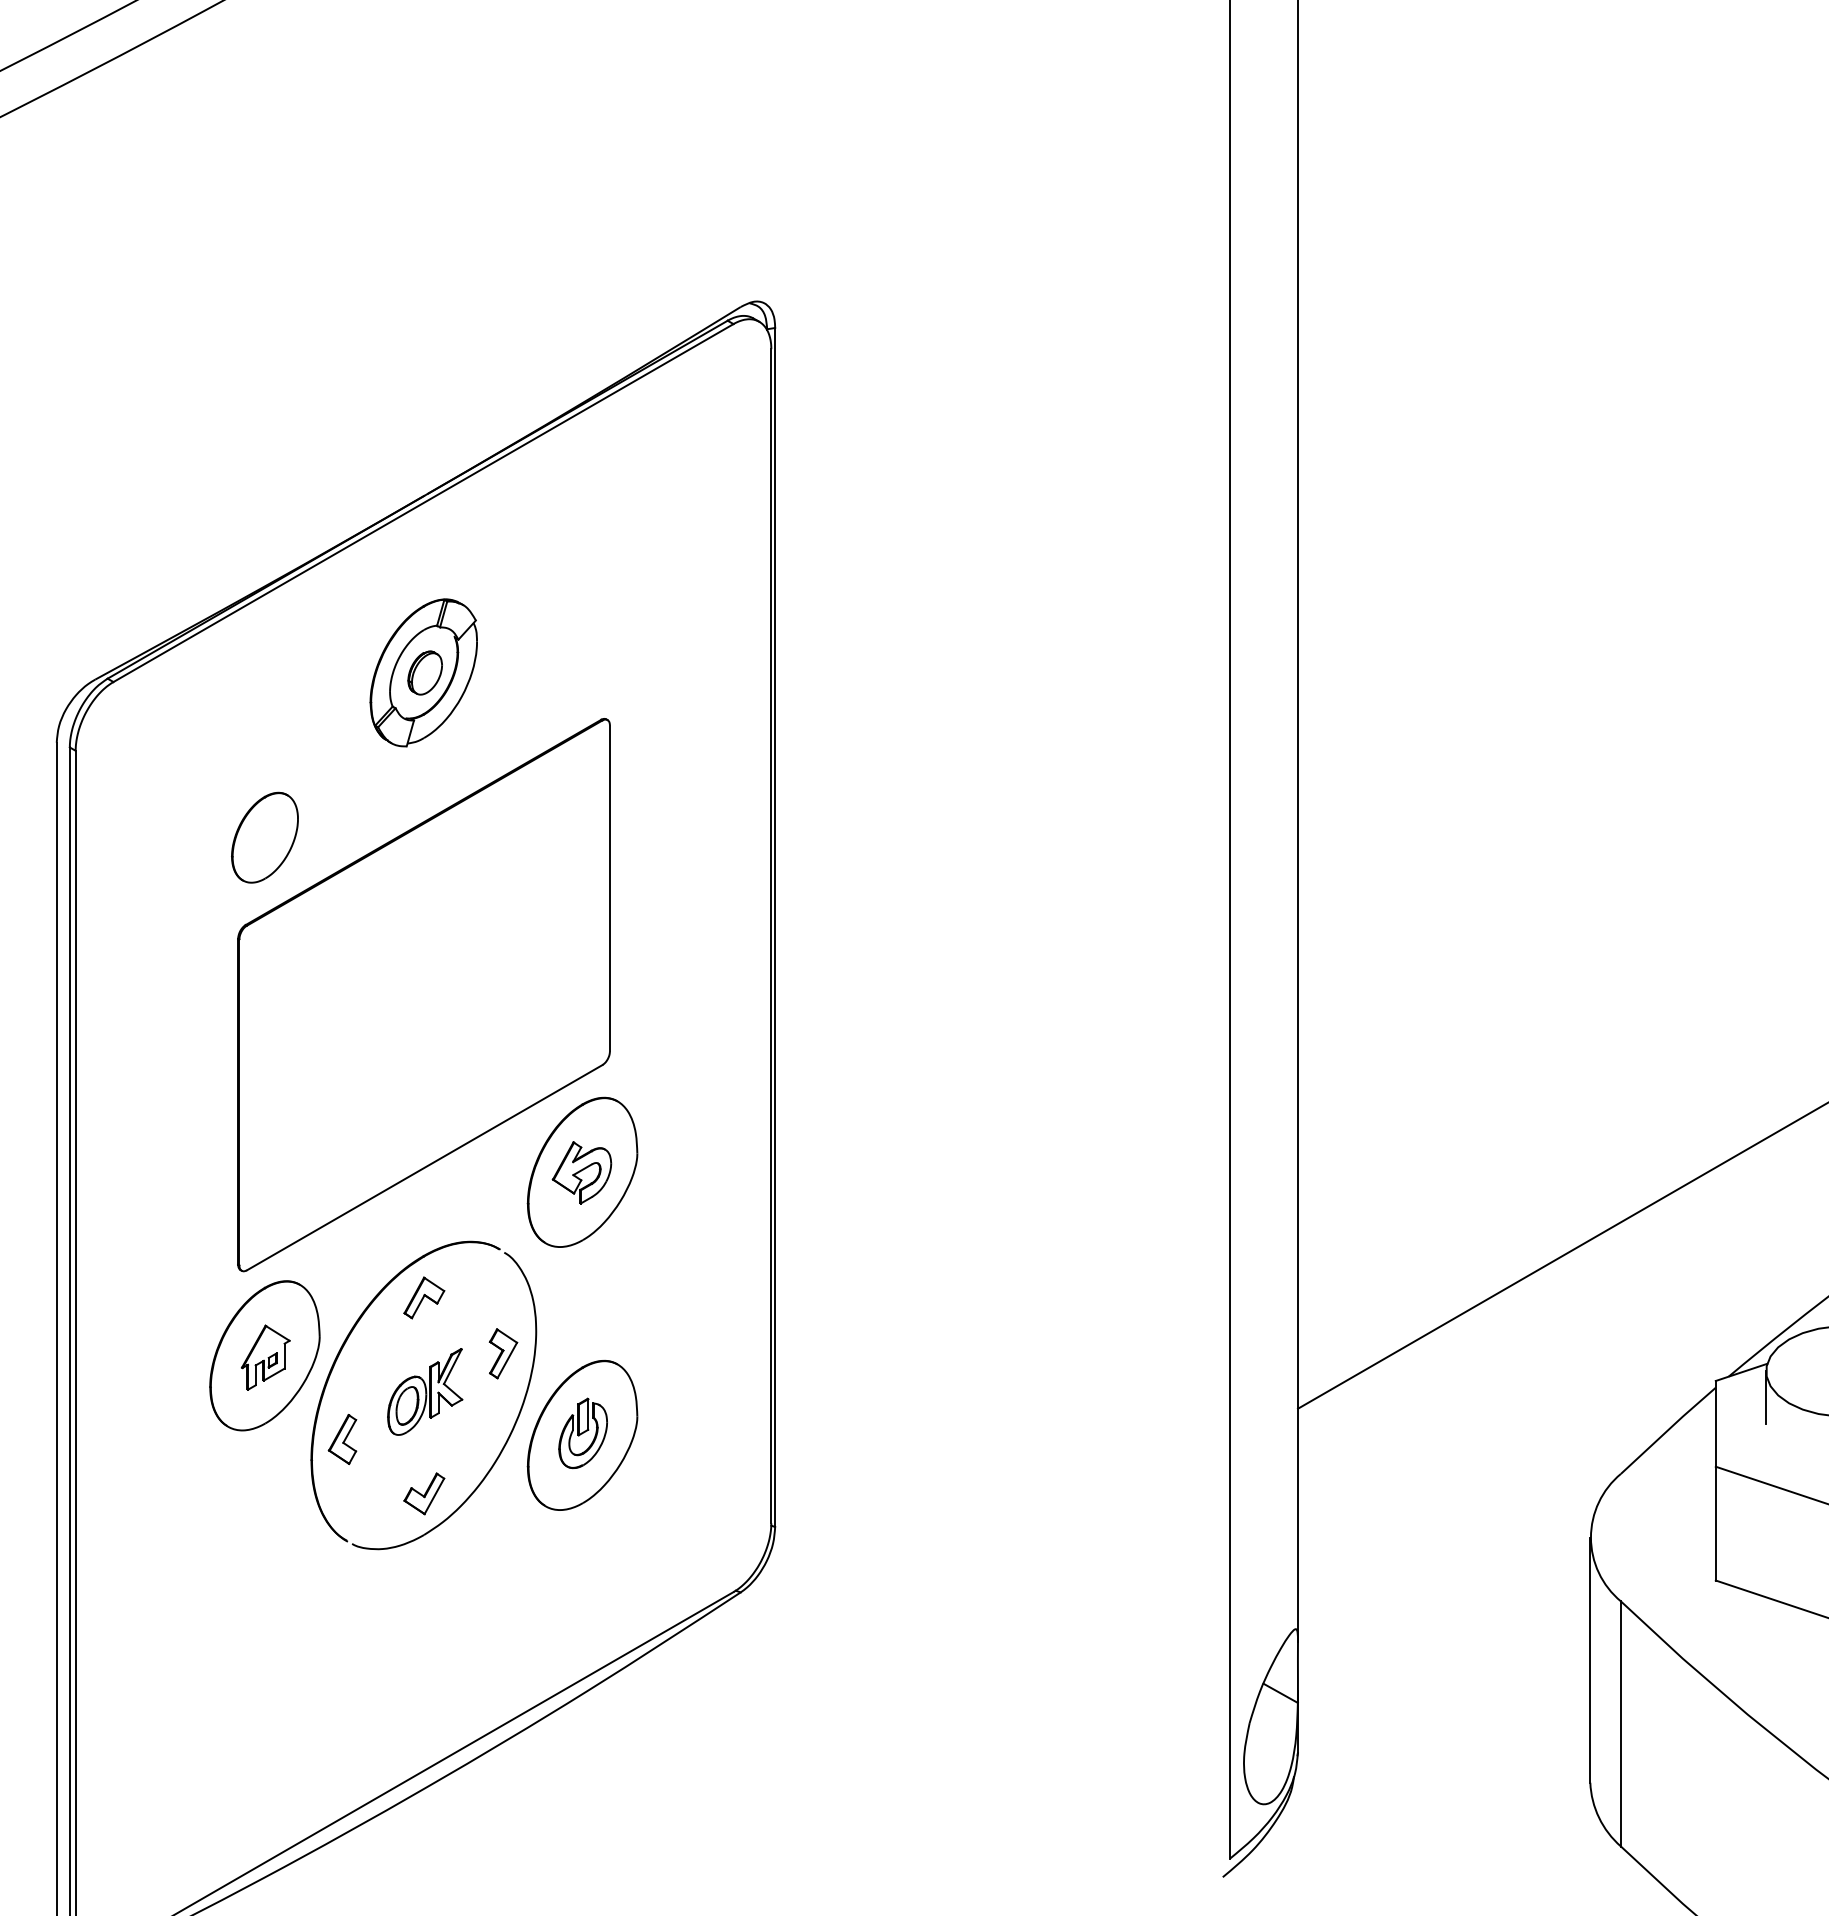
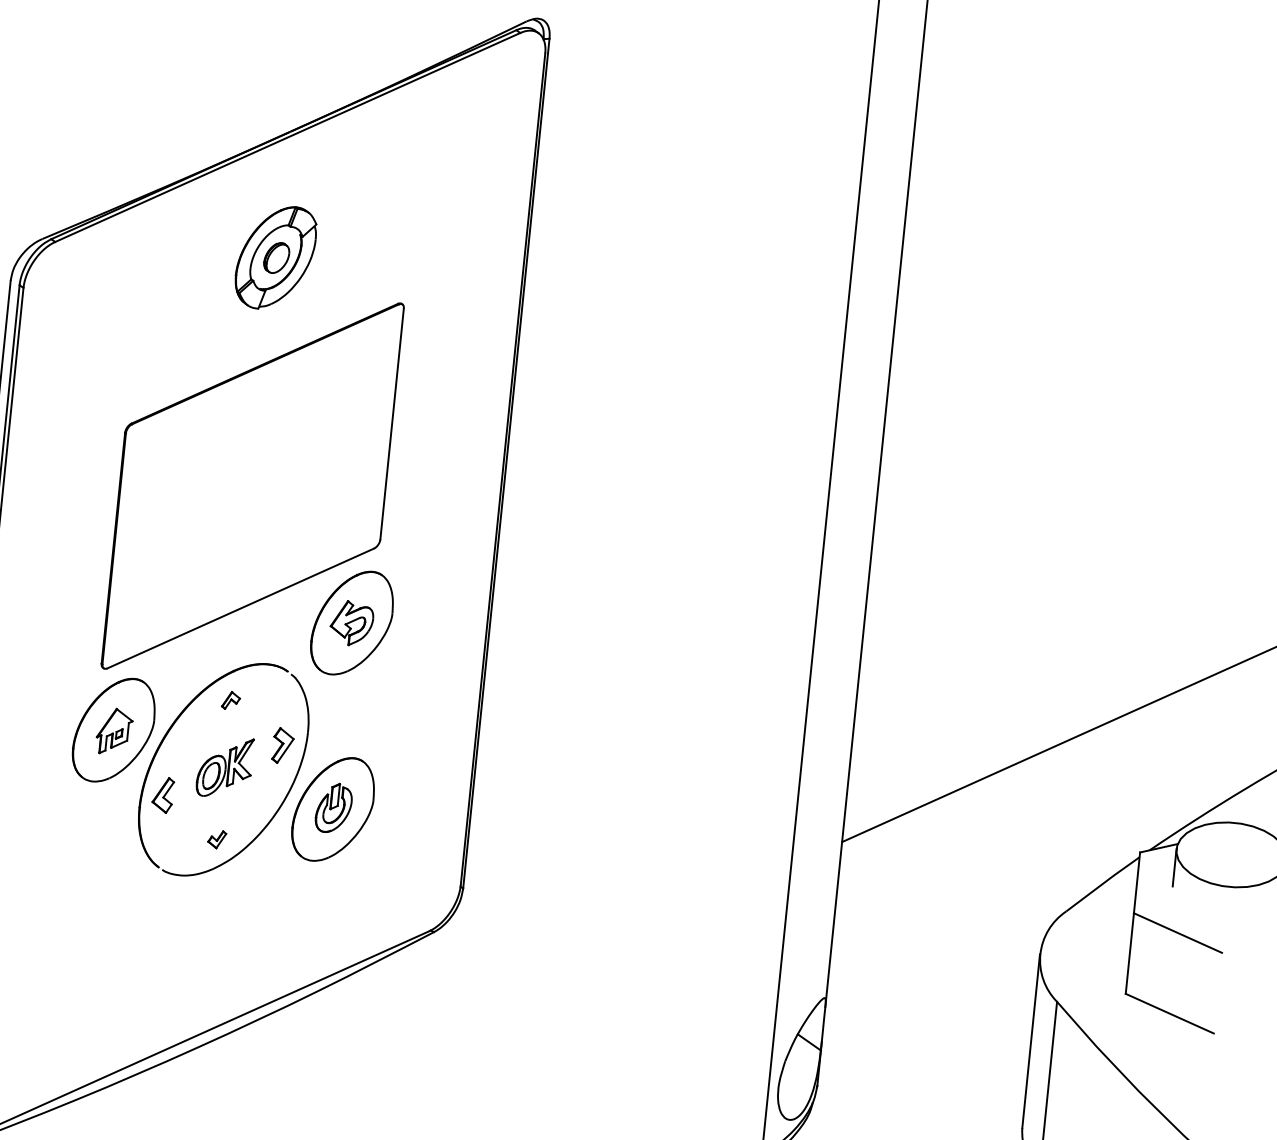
part: (264, 837) -> (151, 363), removed
part: (424, 1297) -> (231, 700), size x0.6
part: (424, 1493) -> (217, 839), size x0.6

